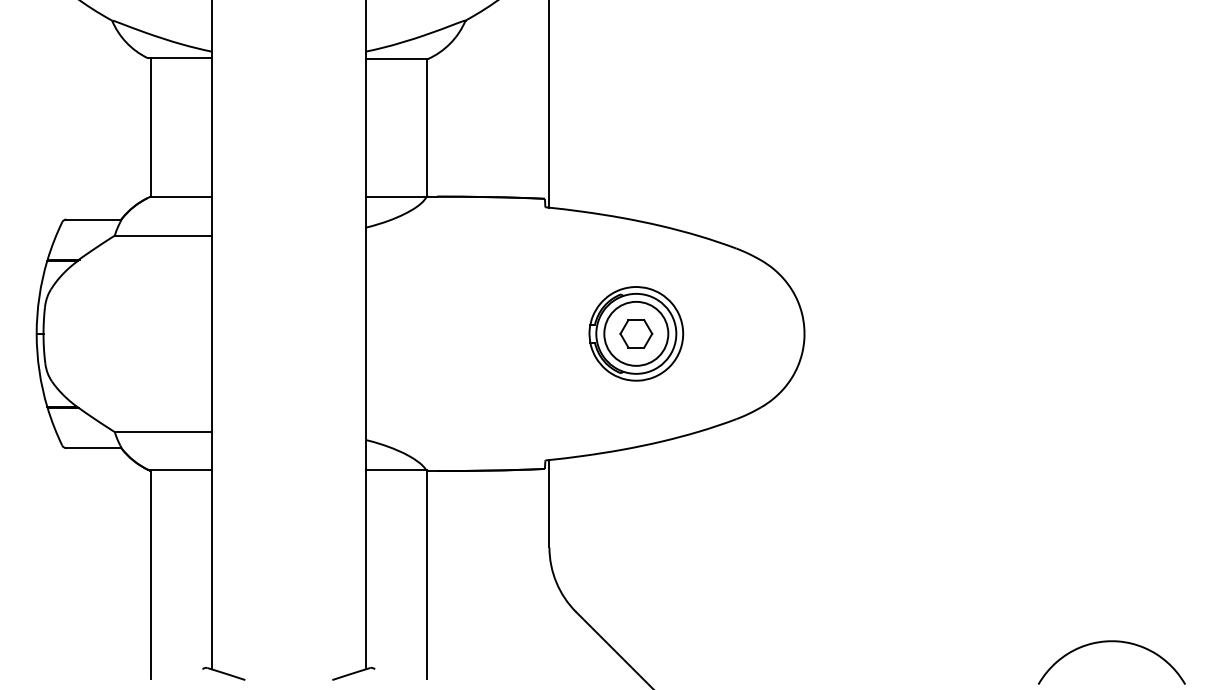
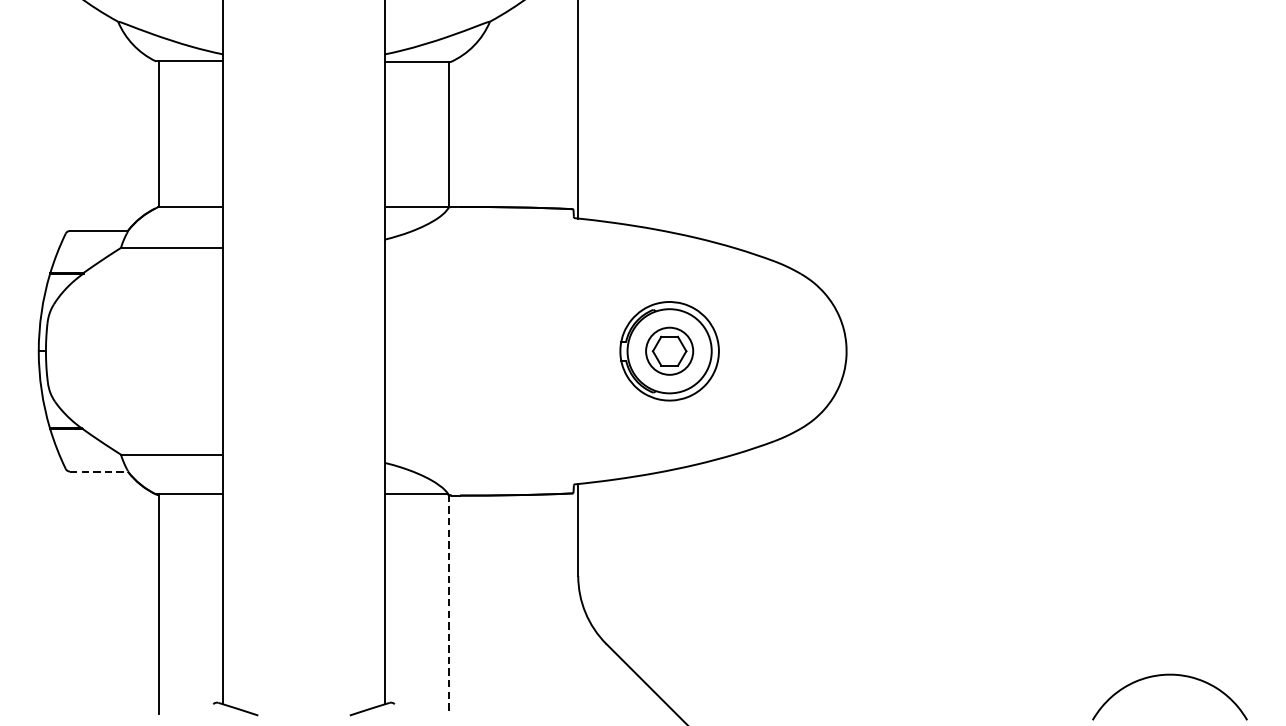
circle: (636, 333) -> (669, 350), size x0.7
line: (94, 448) -> (99, 471), solid -> dashed
line: (426, 575) -> (448, 605), solid -> dashed

